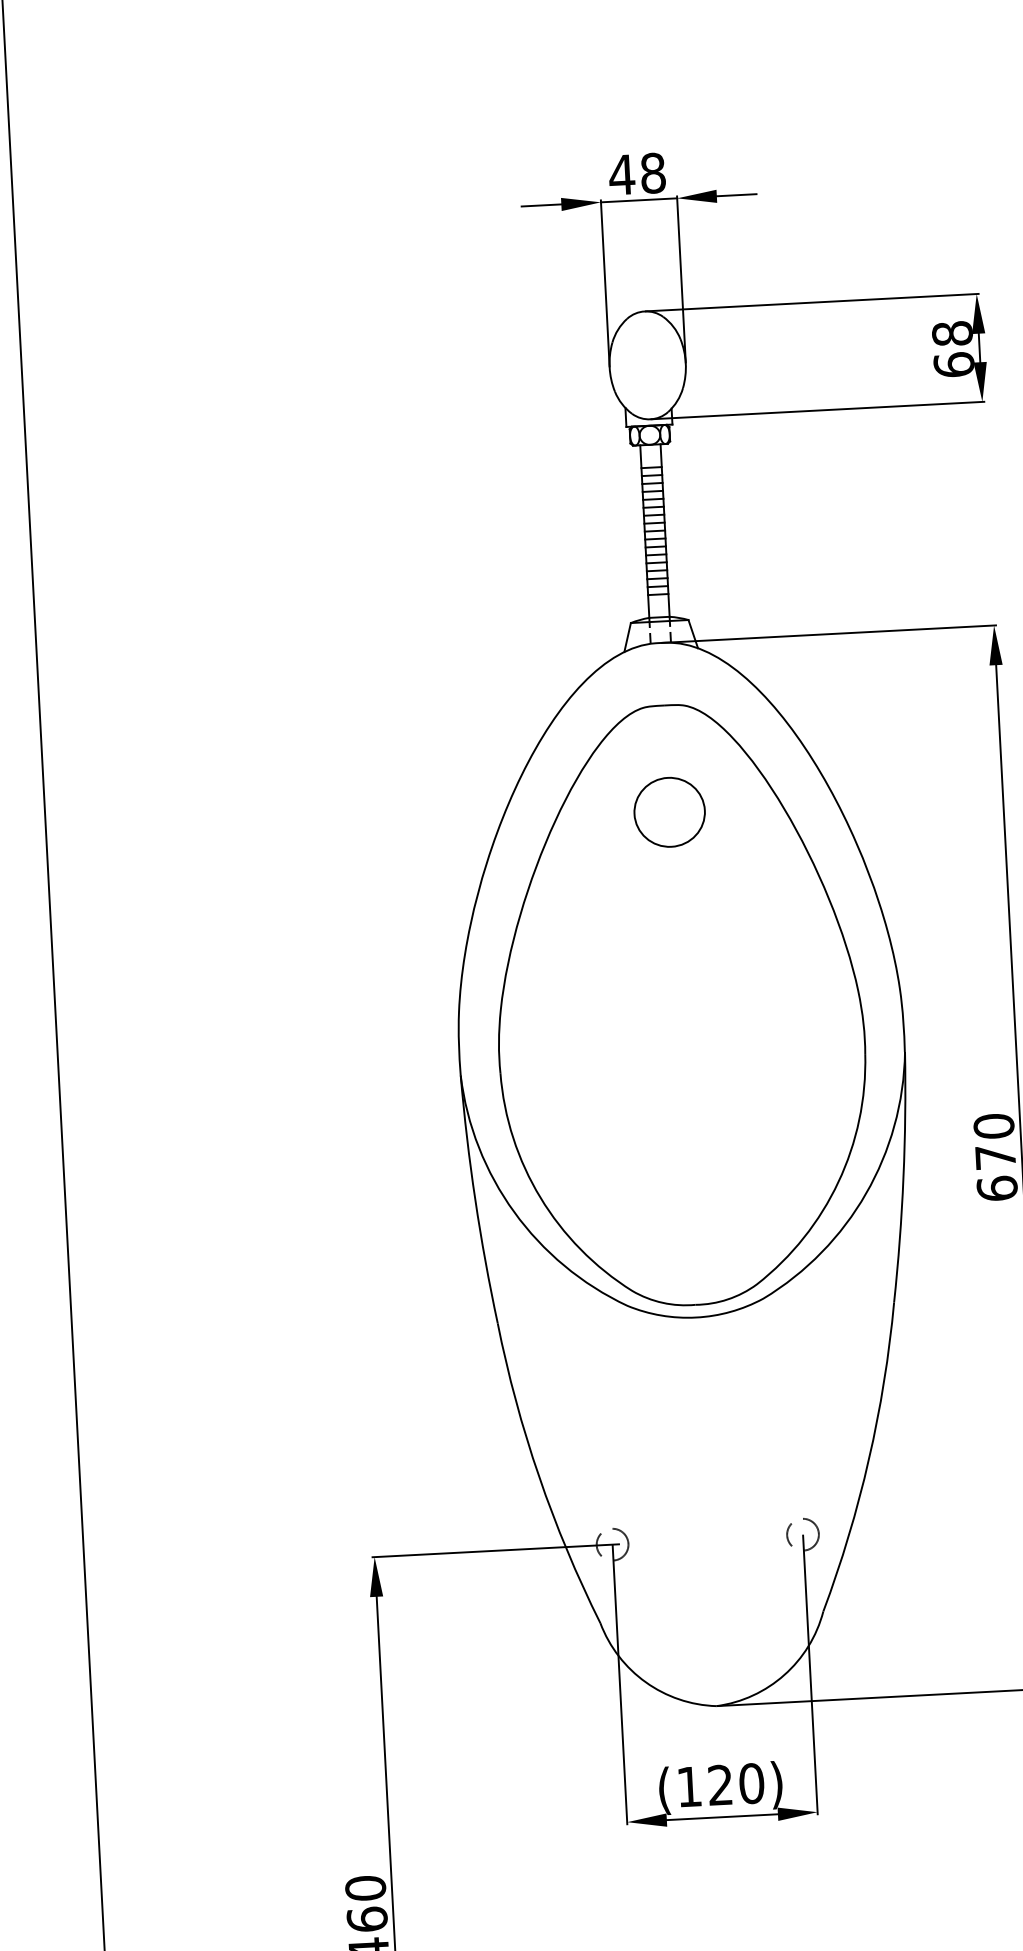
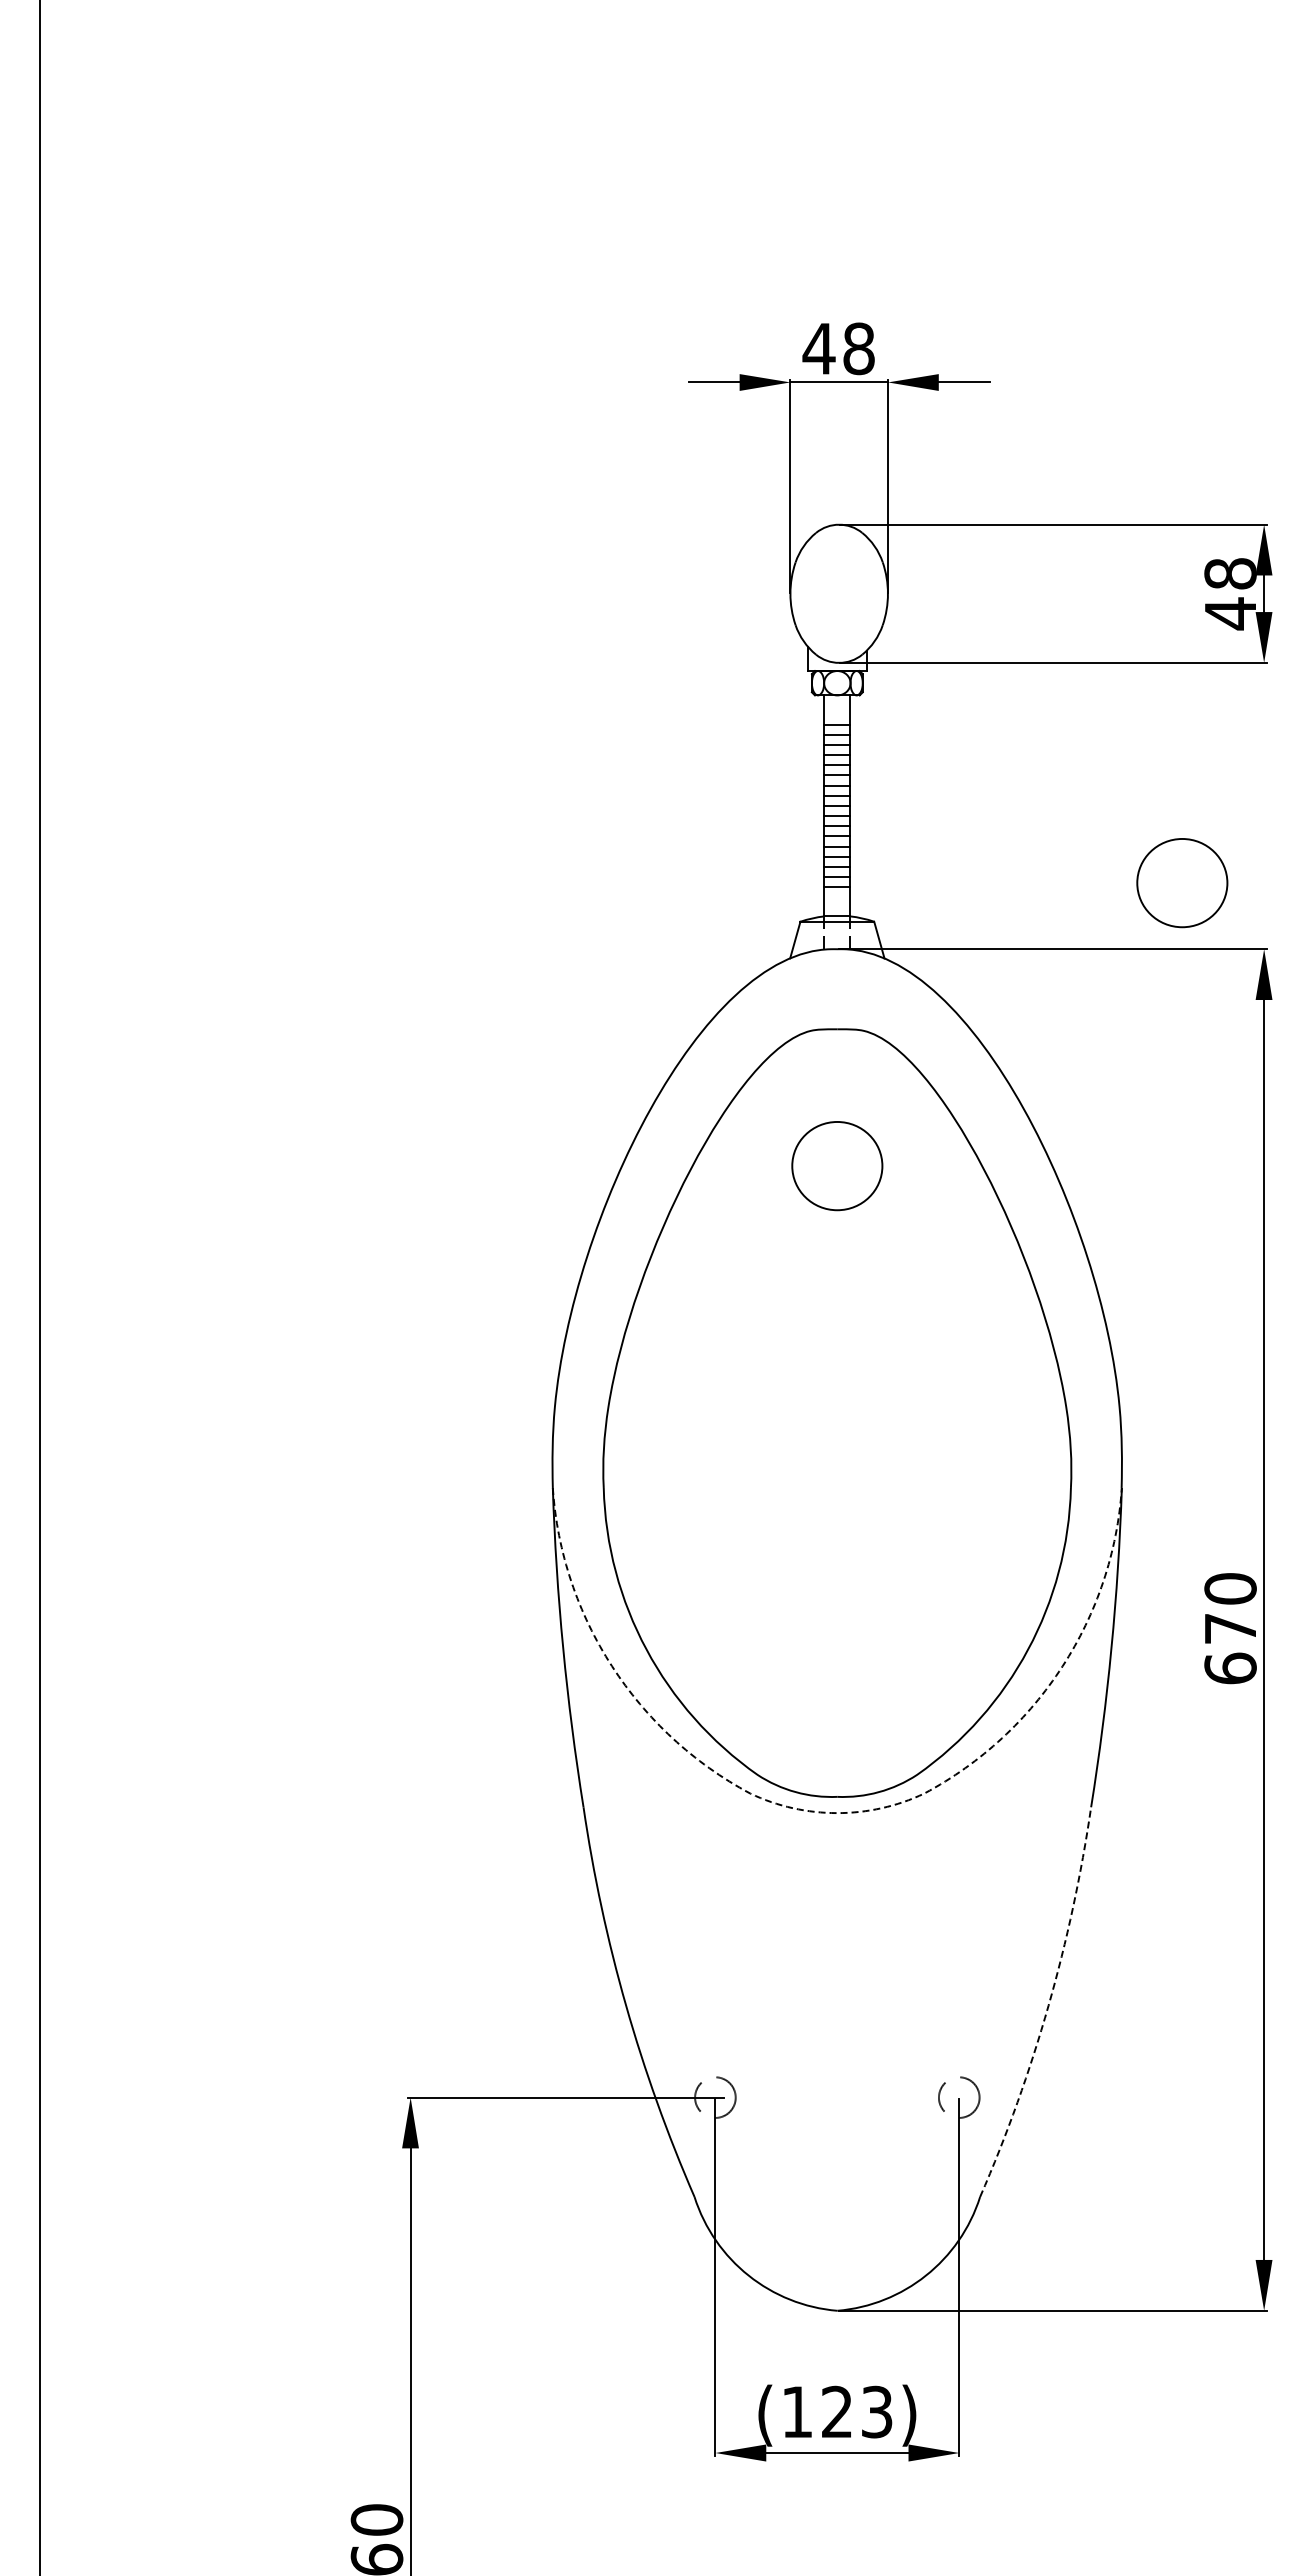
text: (954, 364) -> (1230, 613), 68 -> 48
part: (927, 577) -> (1182, 883), added
line: (696, 1317) -> (837, 1813), solid -> dashed
arc: (868, 1459) -> (1048, 2005), solid -> dashed
text: (751, 1783) -> (876, 2411), (120) -> (123)

